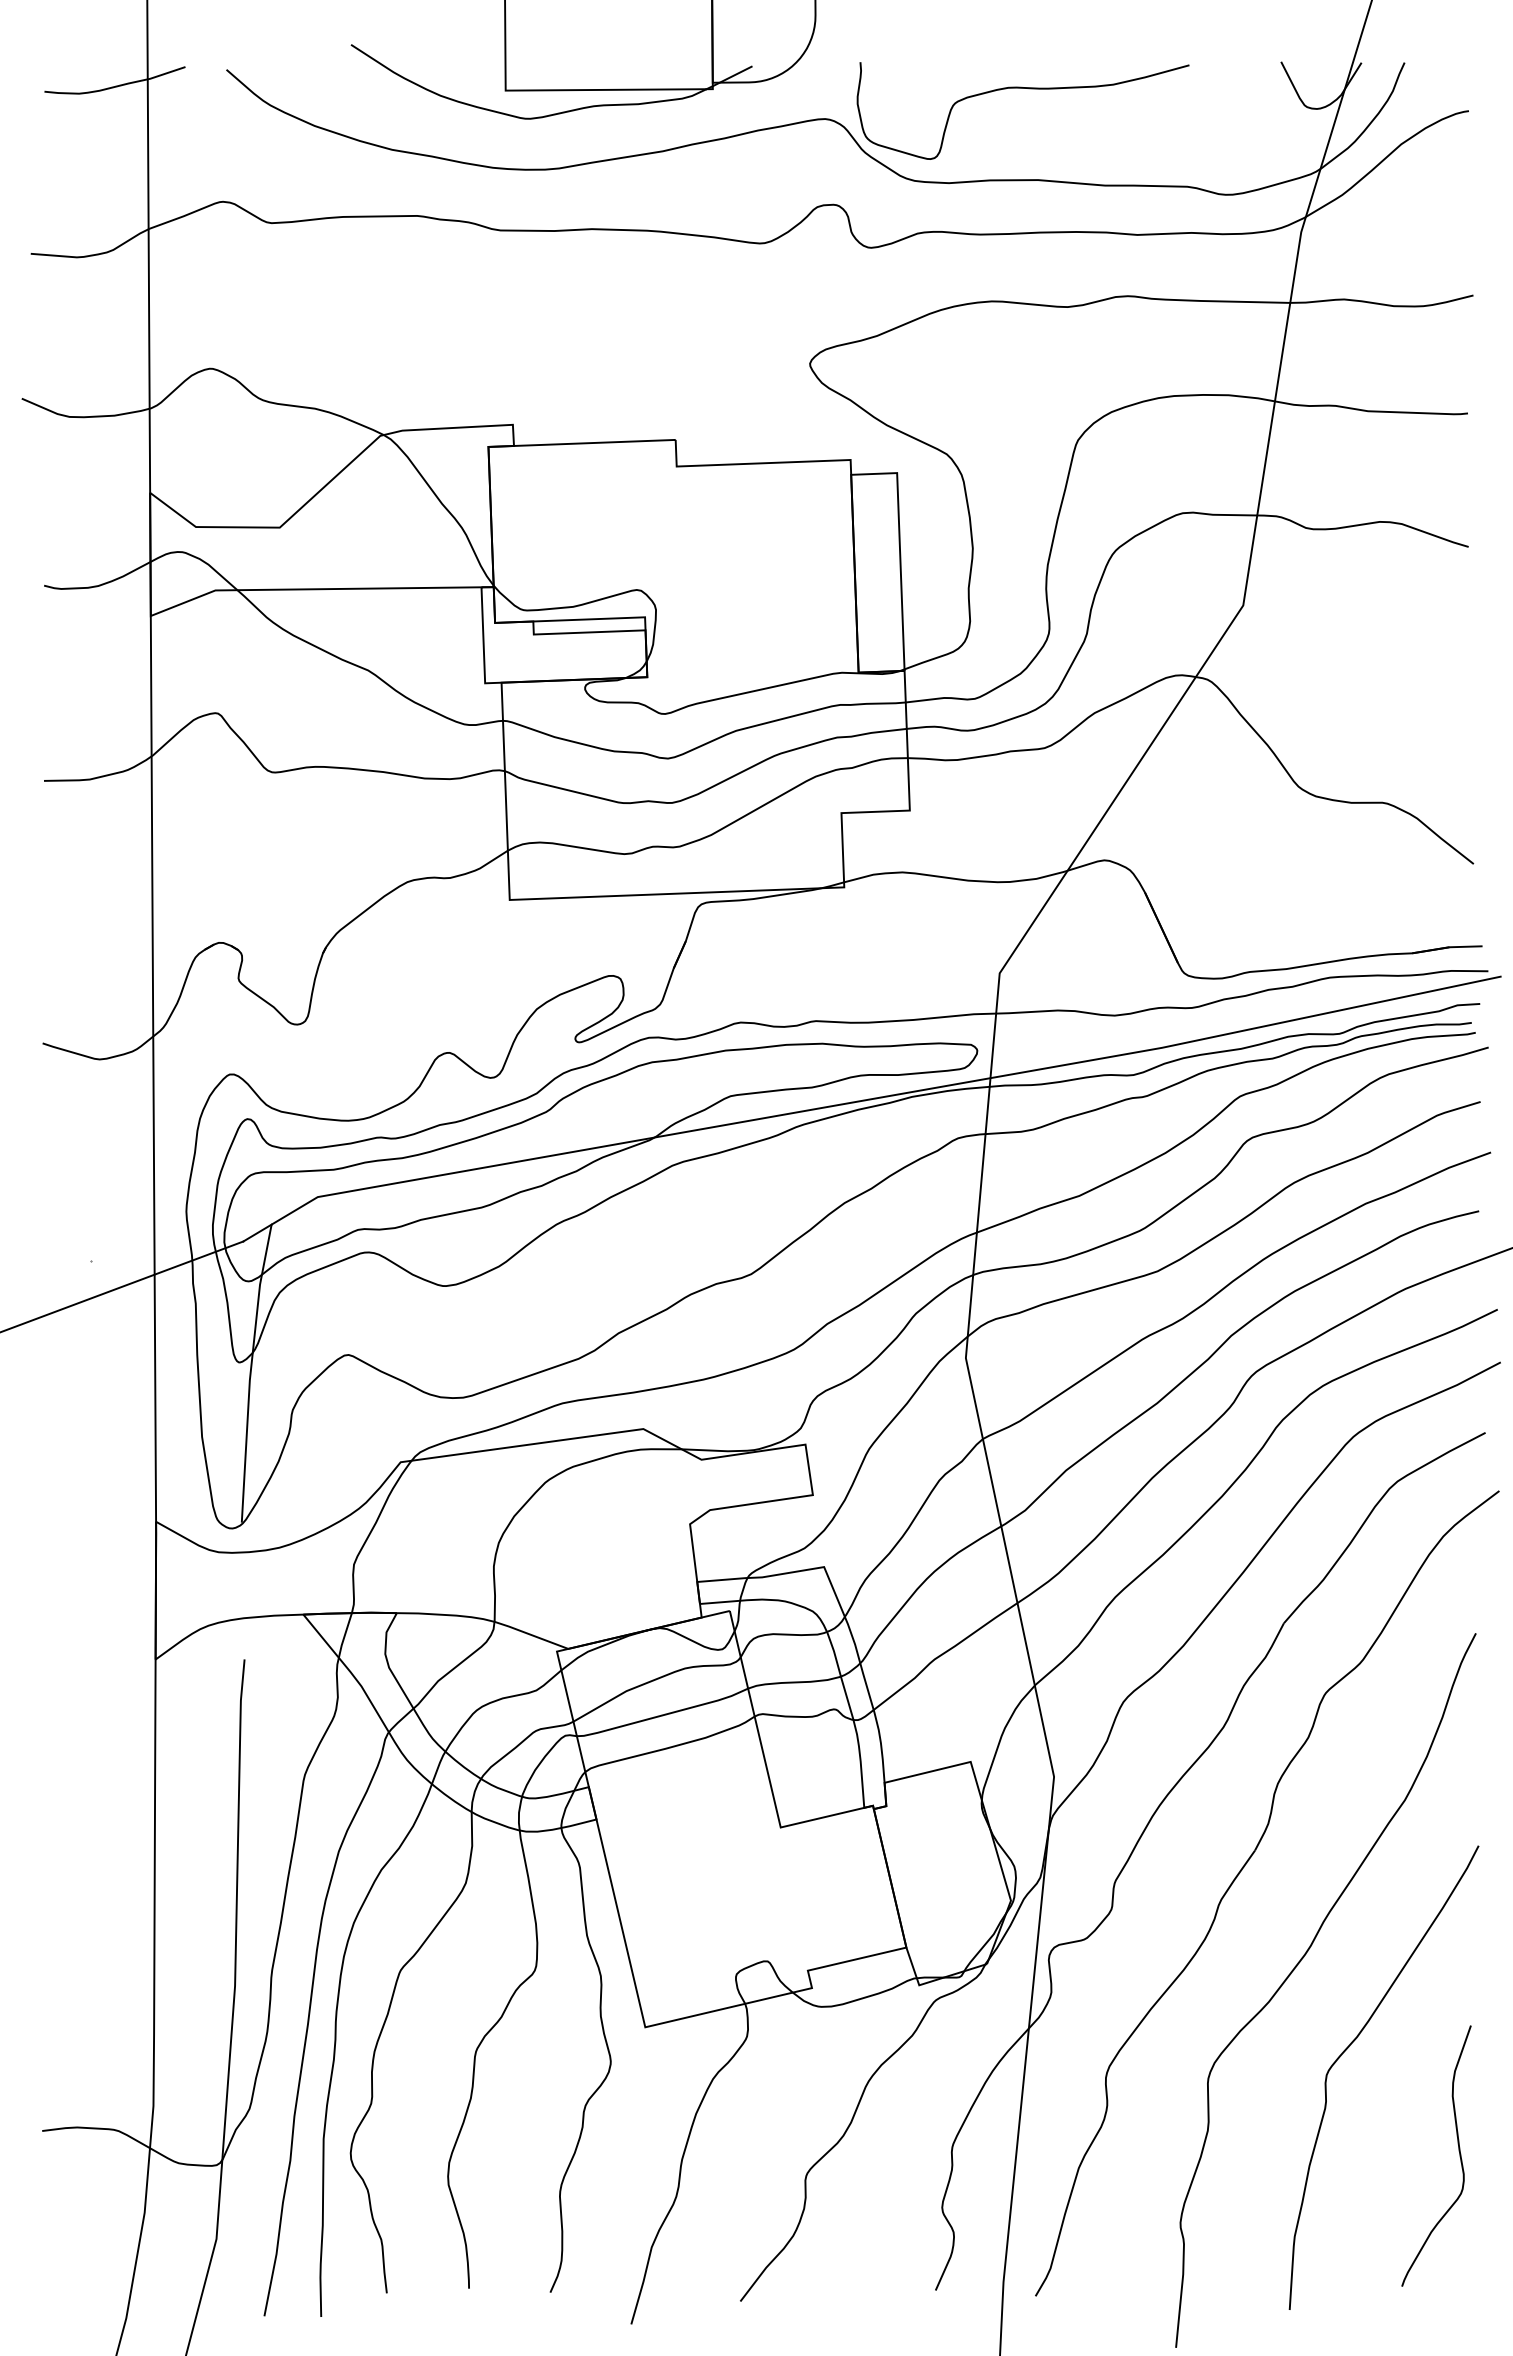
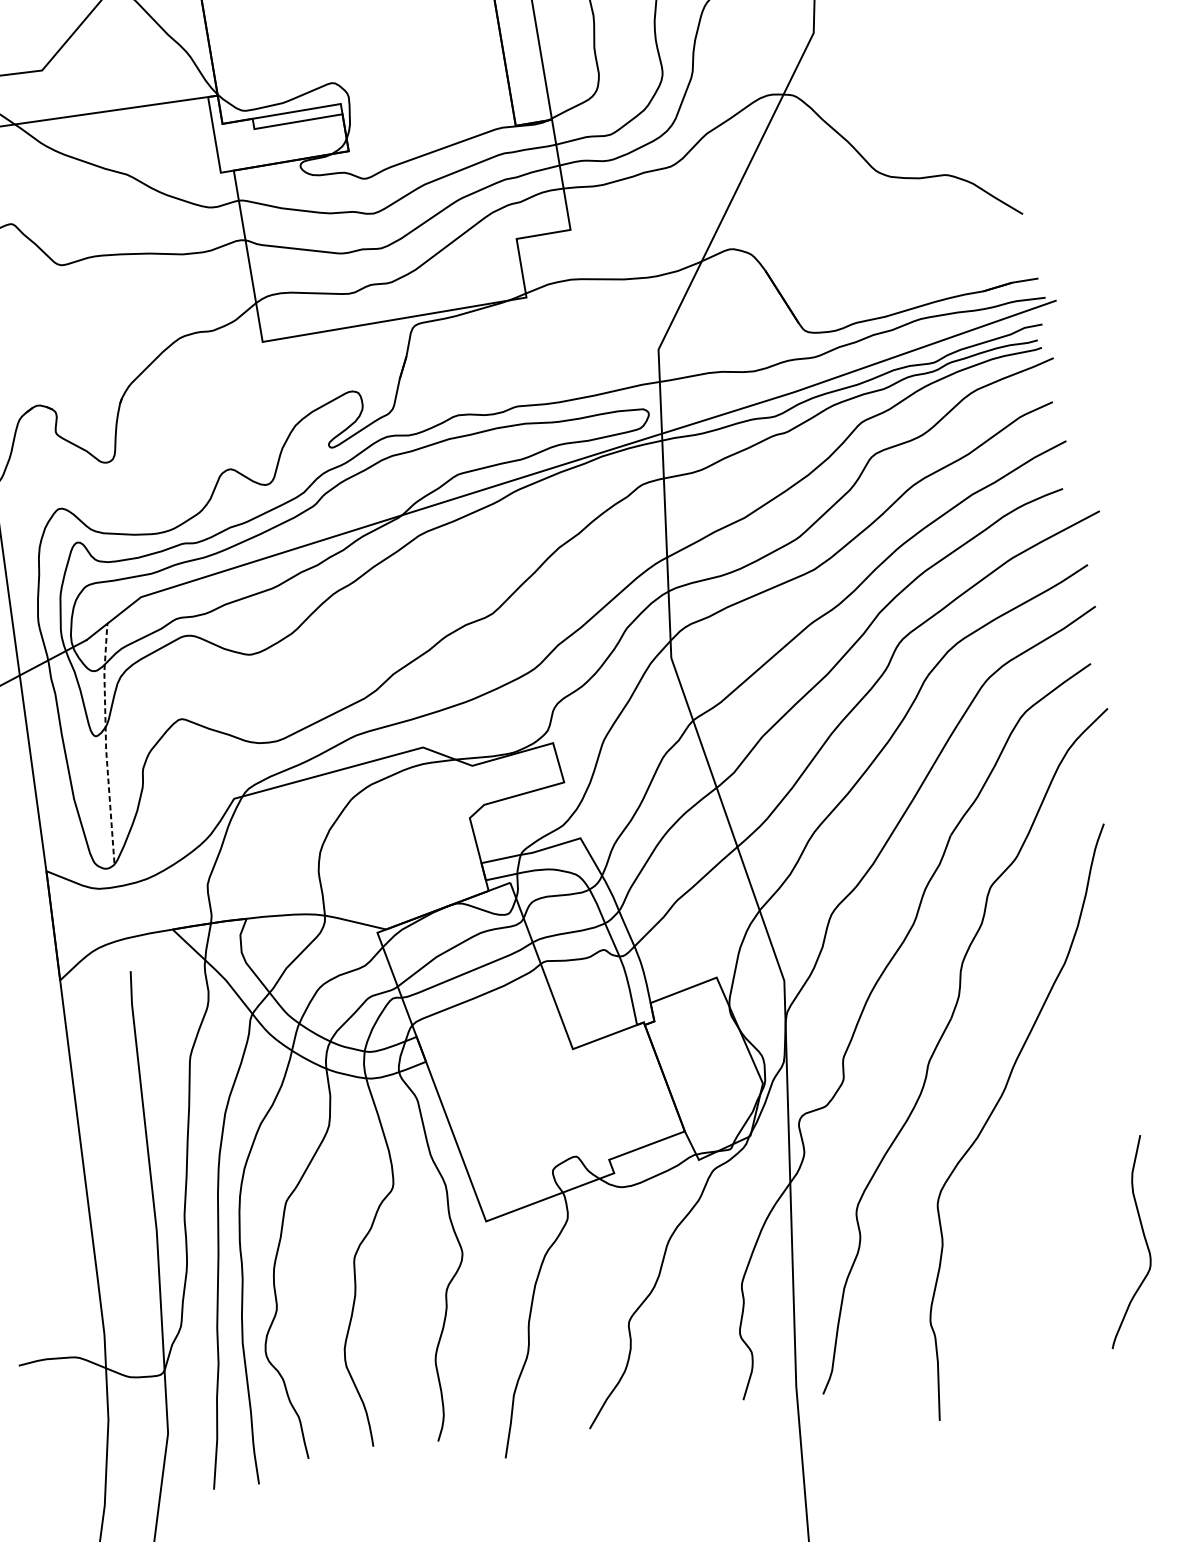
line: (250, 1372) -> (105, 743), solid -> dashed
curve: (1349, 2047) -> (1046, 1164), removed

